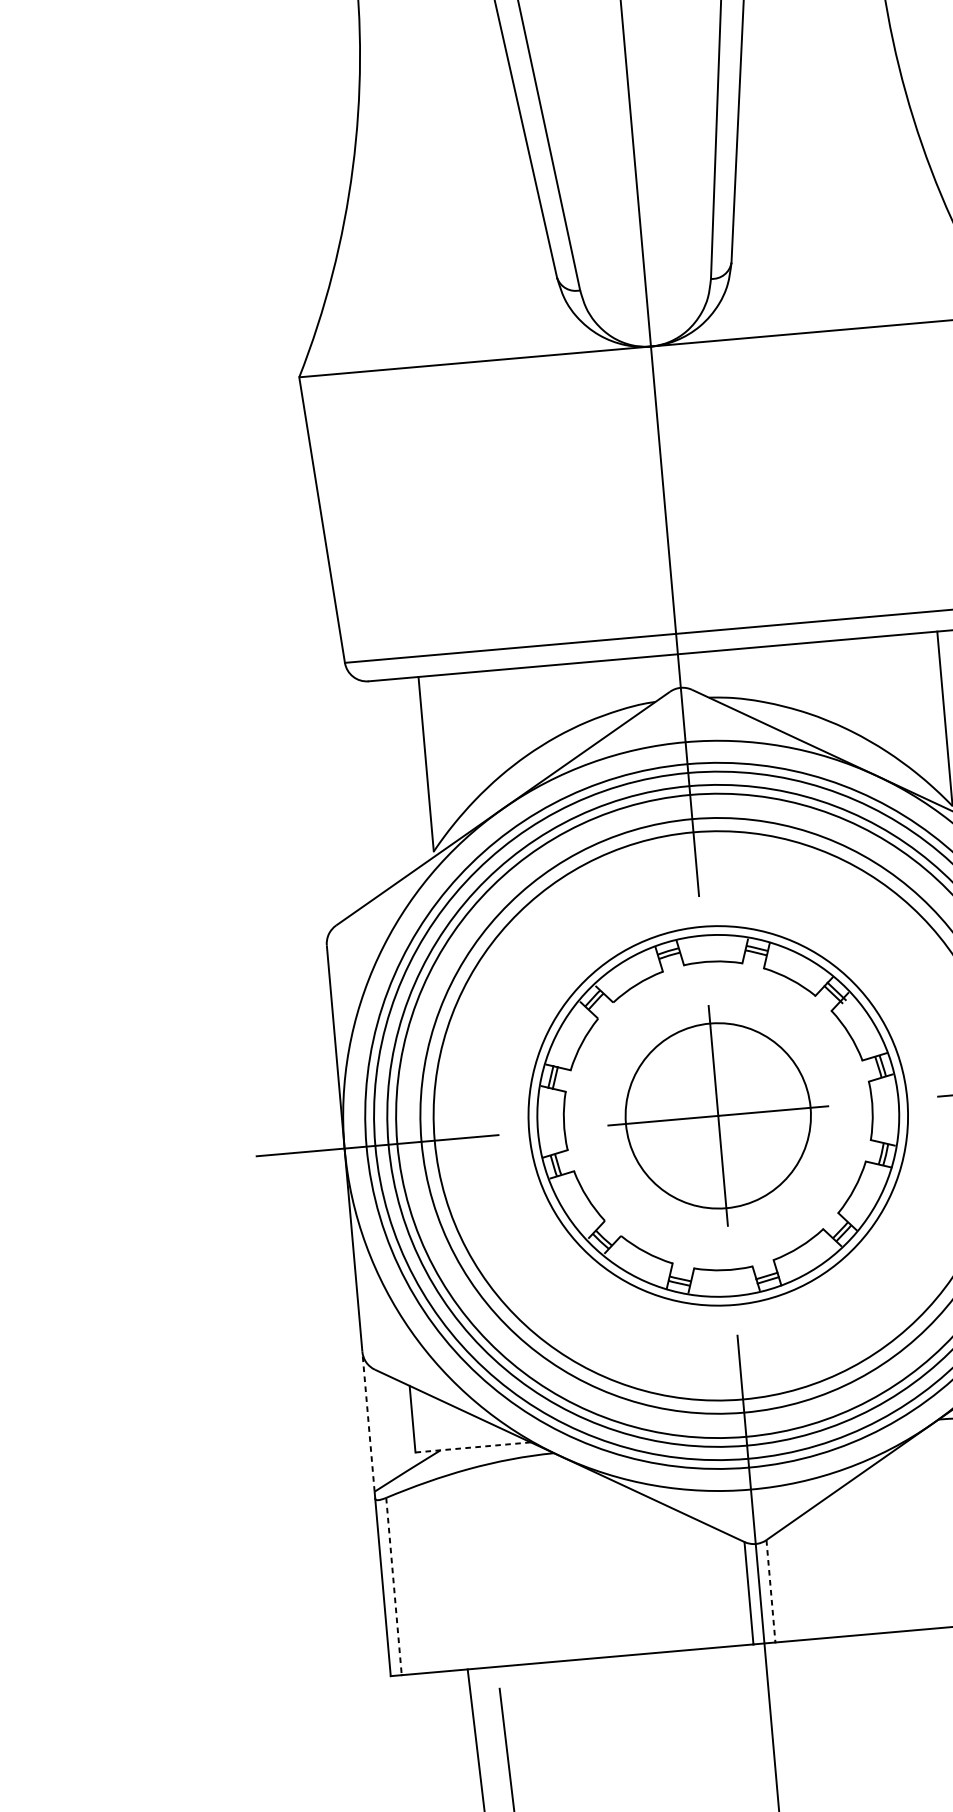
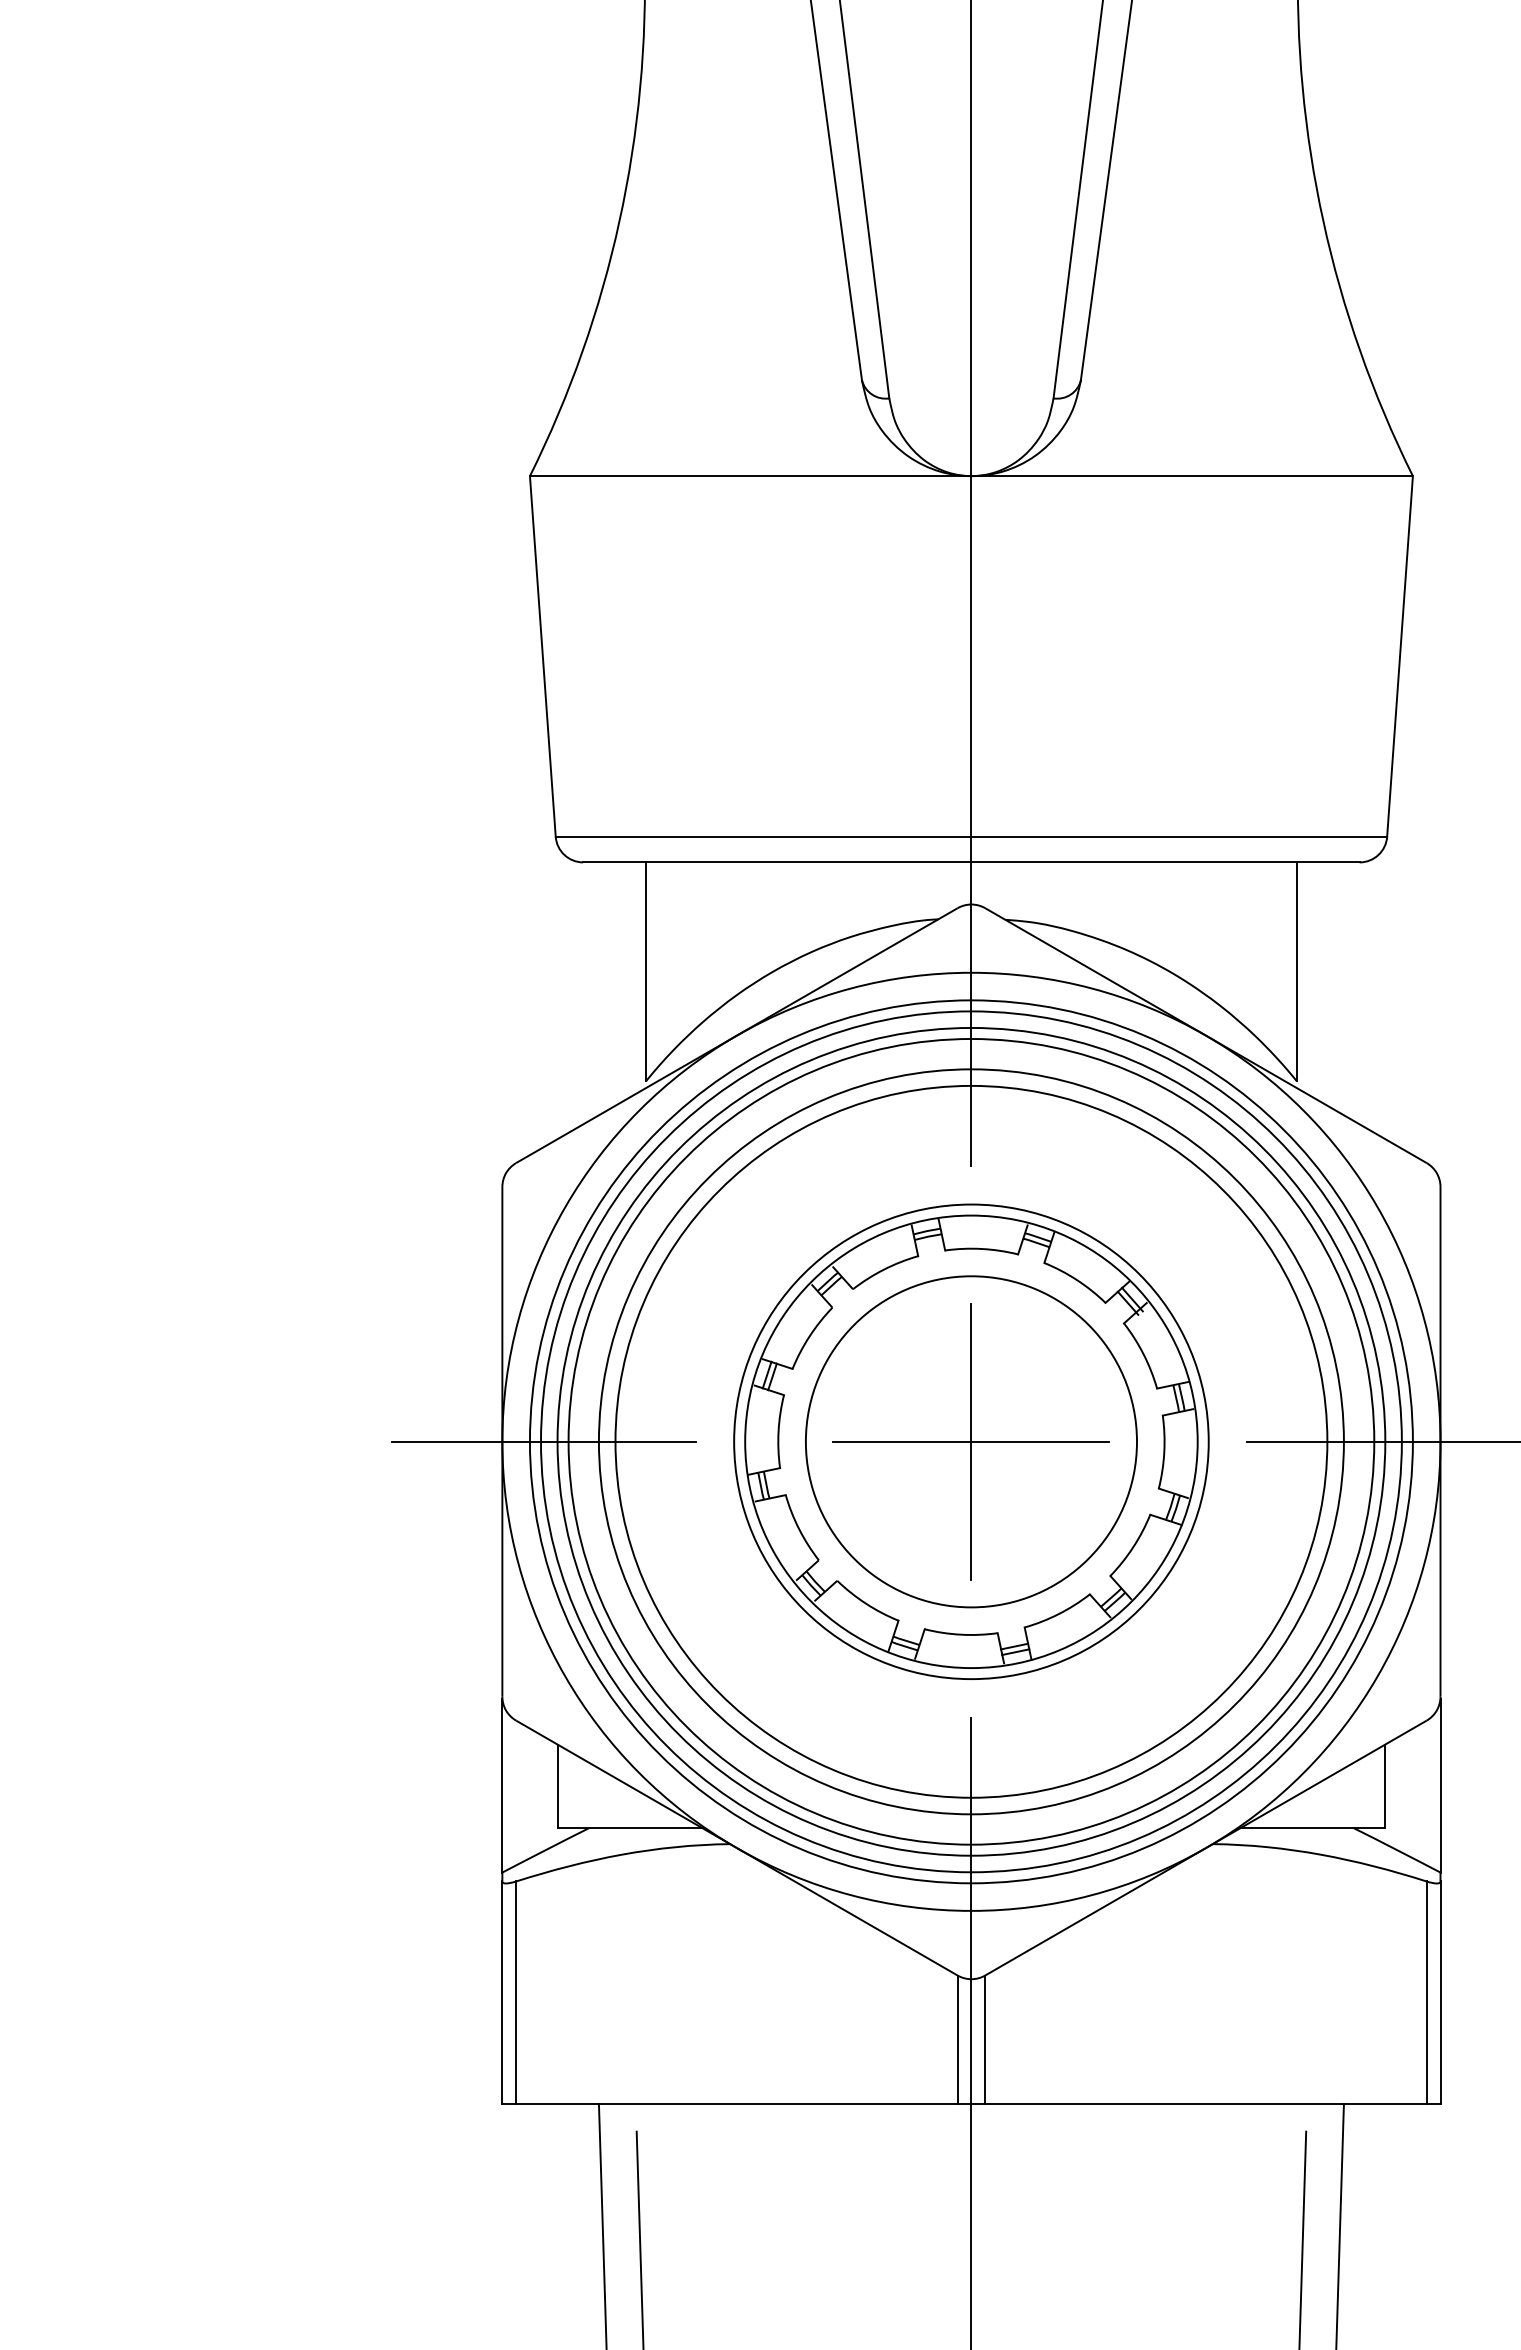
circle: (717, 1115) -> (970, 1441), size x1.43
line: (368, 1422) -> (502, 1785), dashed -> solid
line: (473, 1447) -> (630, 1828), dashed -> solid
line: (394, 1587) -> (516, 1993), dashed -> solid
line: (771, 1591) -> (985, 2040), dashed -> solid

